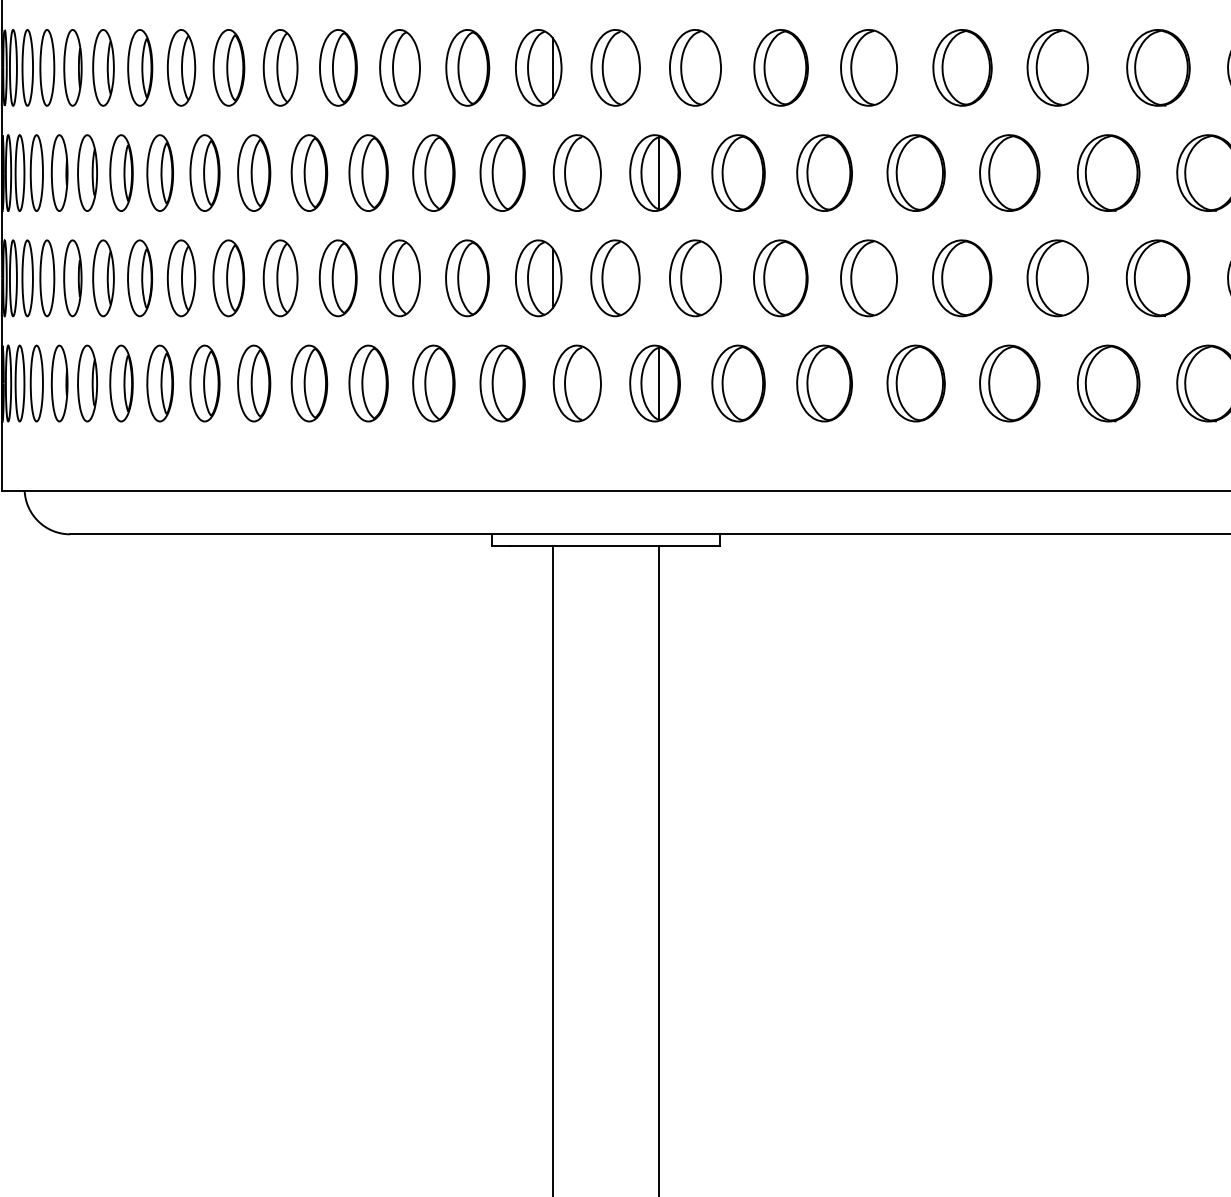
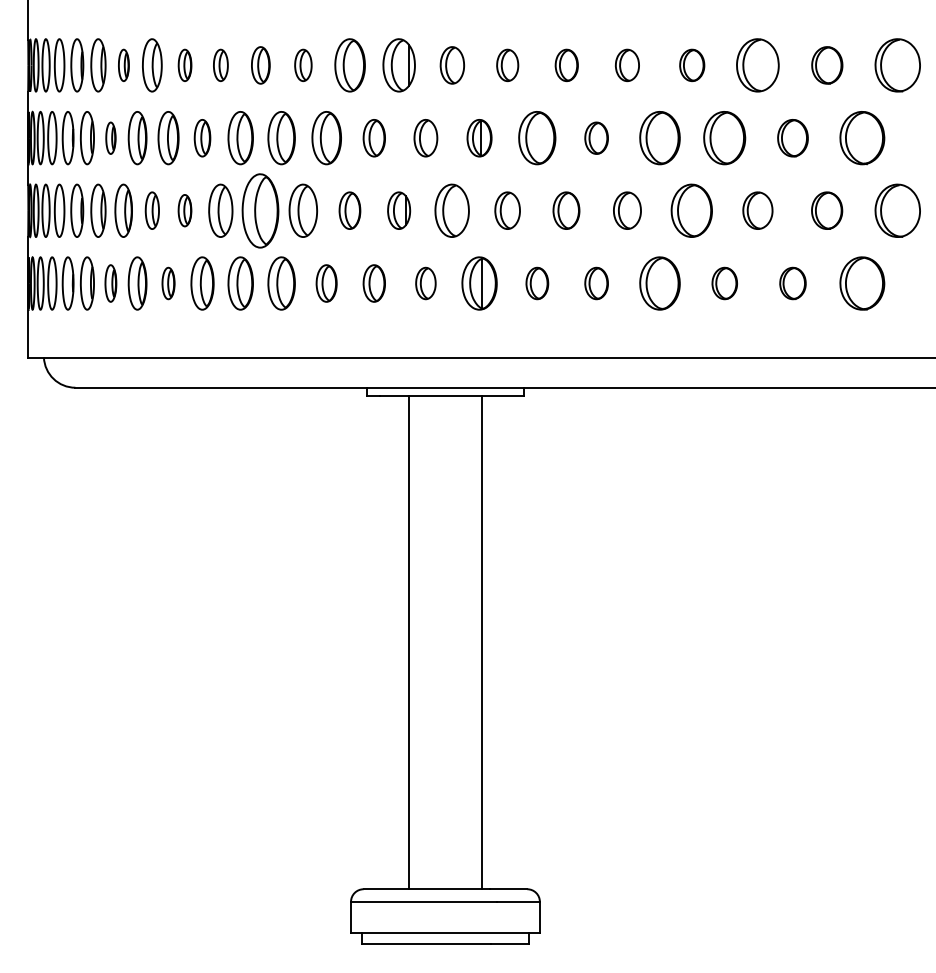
part: (139, 68) -> (123, 65), size x0.6
part: (228, 68) -> (184, 65), size x0.6
part: (280, 68) -> (220, 65), size x0.6
part: (338, 68) -> (260, 65), size x0.7
part: (400, 68) -> (303, 65), size x0.6
part: (615, 68) -> (452, 65), size x0.7
part: (695, 68) -> (507, 65), size x0.6
part: (780, 68) -> (566, 65), size x0.6
part: (869, 68) -> (627, 65), size x0.6
part: (963, 68) -> (692, 65), size x0.6
part: (1157, 68) -> (826, 65), size x0.7
part: (120, 173) -> (110, 138), size x0.6
part: (254, 173) -> (202, 138), size x0.7
part: (503, 173) -> (374, 138), size x0.7
part: (576, 173) -> (425, 138), size x0.7
part: (654, 173) -> (479, 138), size x0.7
part: (824, 173) -> (596, 138), size x0.6
part: (1107, 173) -> (792, 138), size x0.7
part: (181, 277) -> (152, 210), size x0.7
part: (228, 277) -> (184, 210), size x0.6
part: (338, 277) -> (260, 210), size x1.4
part: (466, 277) -> (349, 210), size x0.7
part: (537, 277) -> (398, 210), size x0.7
part: (695, 277) -> (507, 210), size x0.7
part: (780, 277) -> (566, 210), size x0.7
part: (869, 277) -> (627, 210), size x0.7
part: (1057, 277) -> (757, 210), size x0.7
part: (1157, 277) -> (826, 210), size x0.7
part: (120, 383) -> (110, 283), size x0.7
part: (204, 383) -> (168, 283), size x0.6
part: (433, 383) -> (326, 283), size x0.7
part: (503, 383) -> (374, 283), size x0.7
part: (576, 383) -> (425, 283), size x0.6
part: (738, 383) -> (537, 283), size x0.6
part: (824, 383) -> (596, 283), size x0.6
part: (1009, 383) -> (724, 283), size x0.6
part: (1107, 383) -> (792, 283), size x0.6

